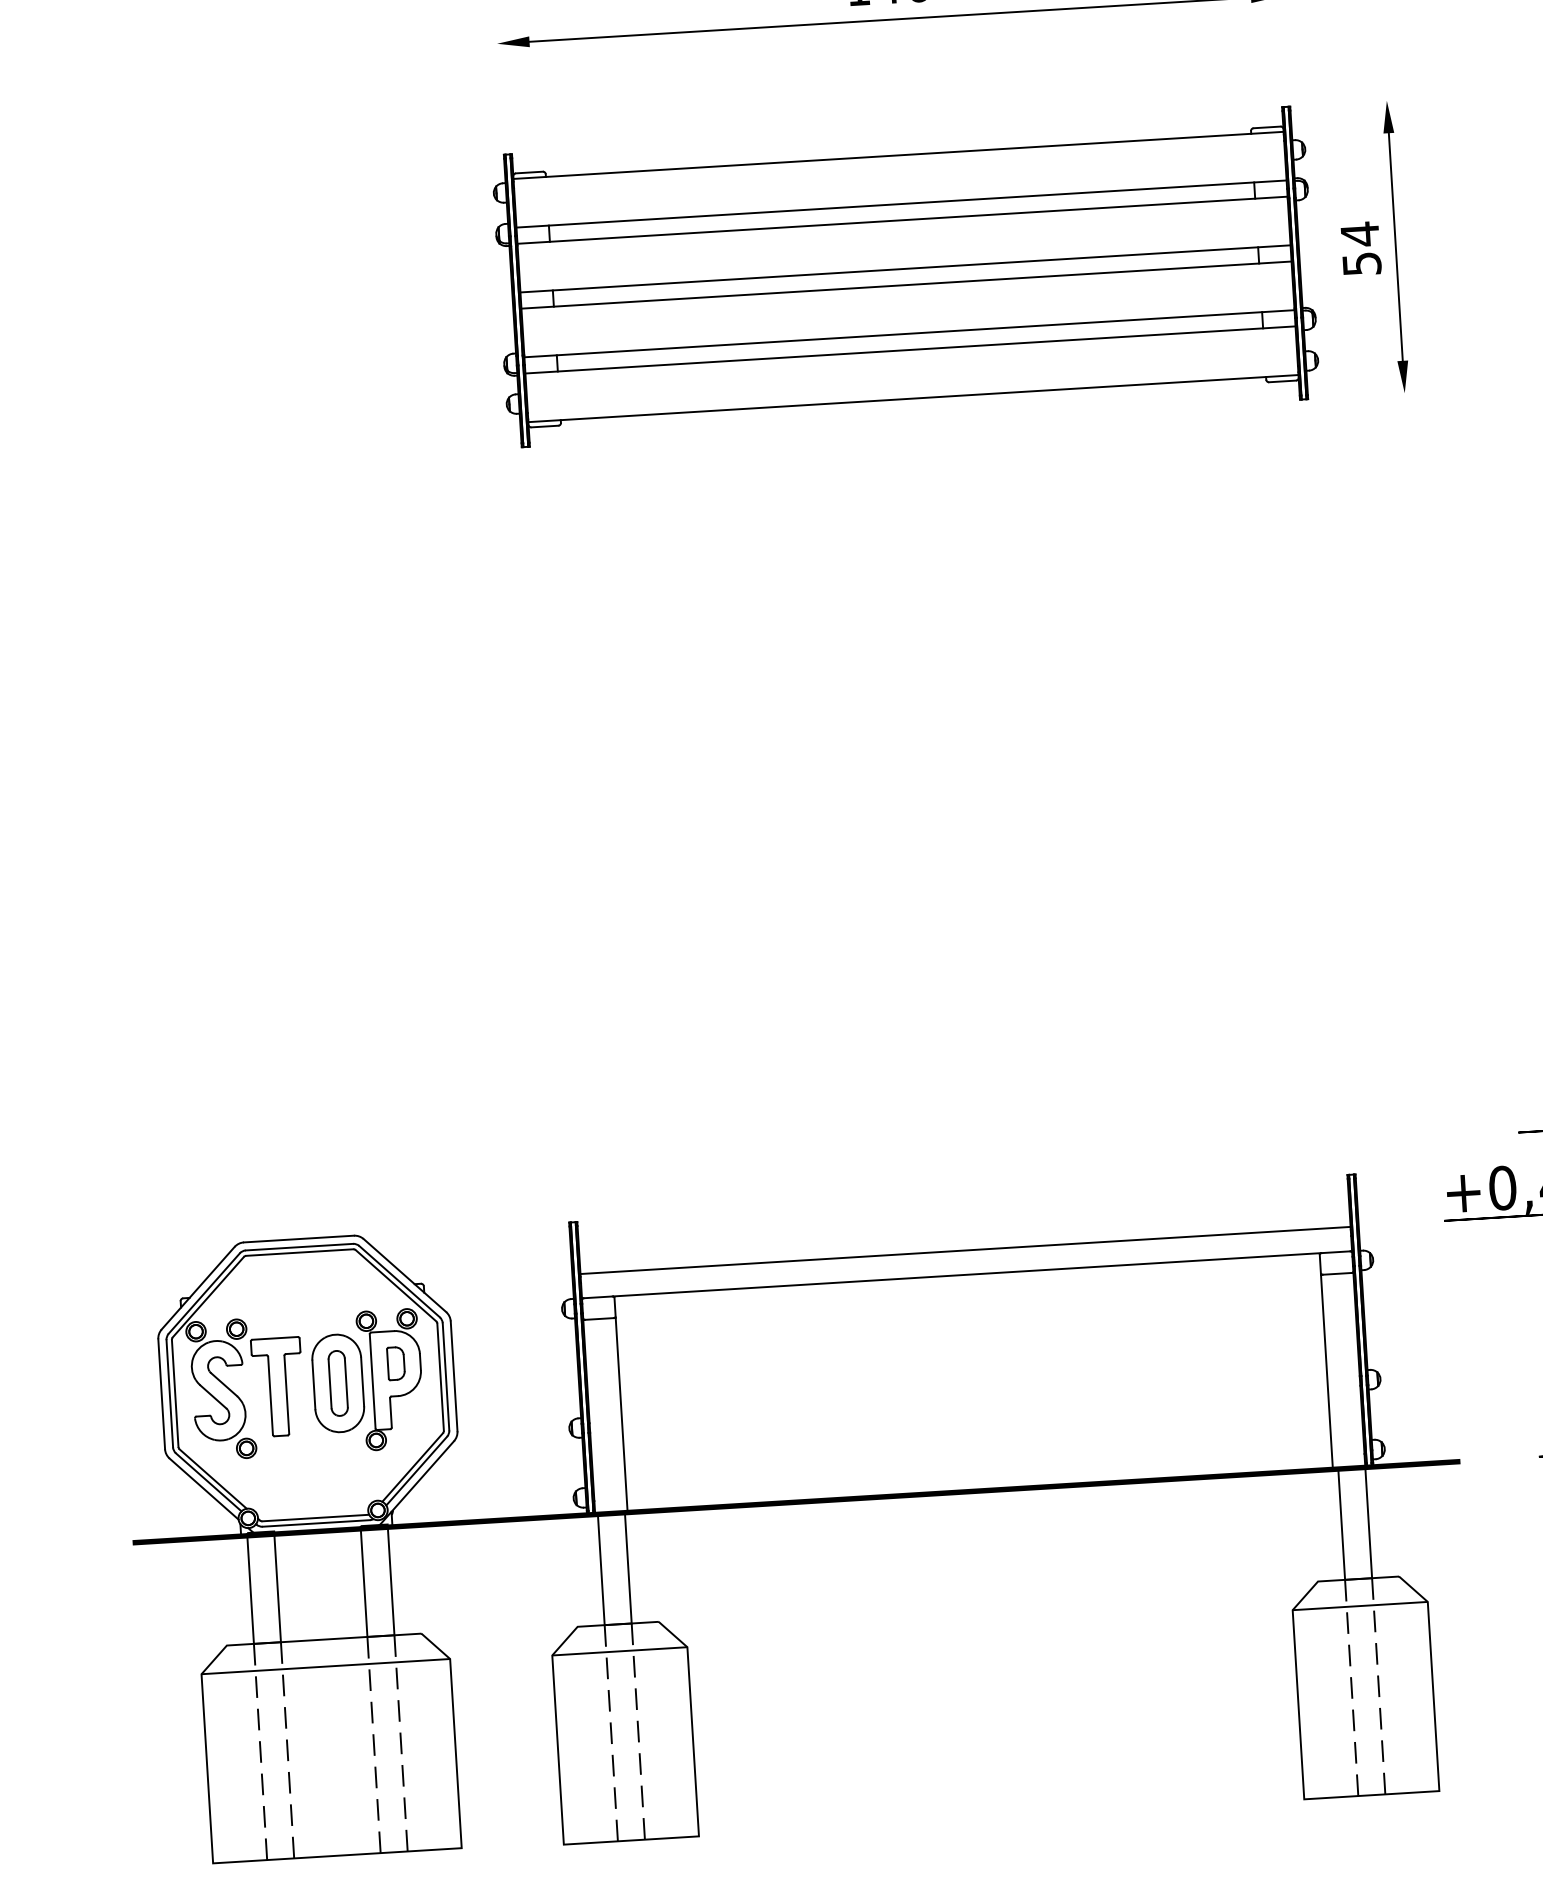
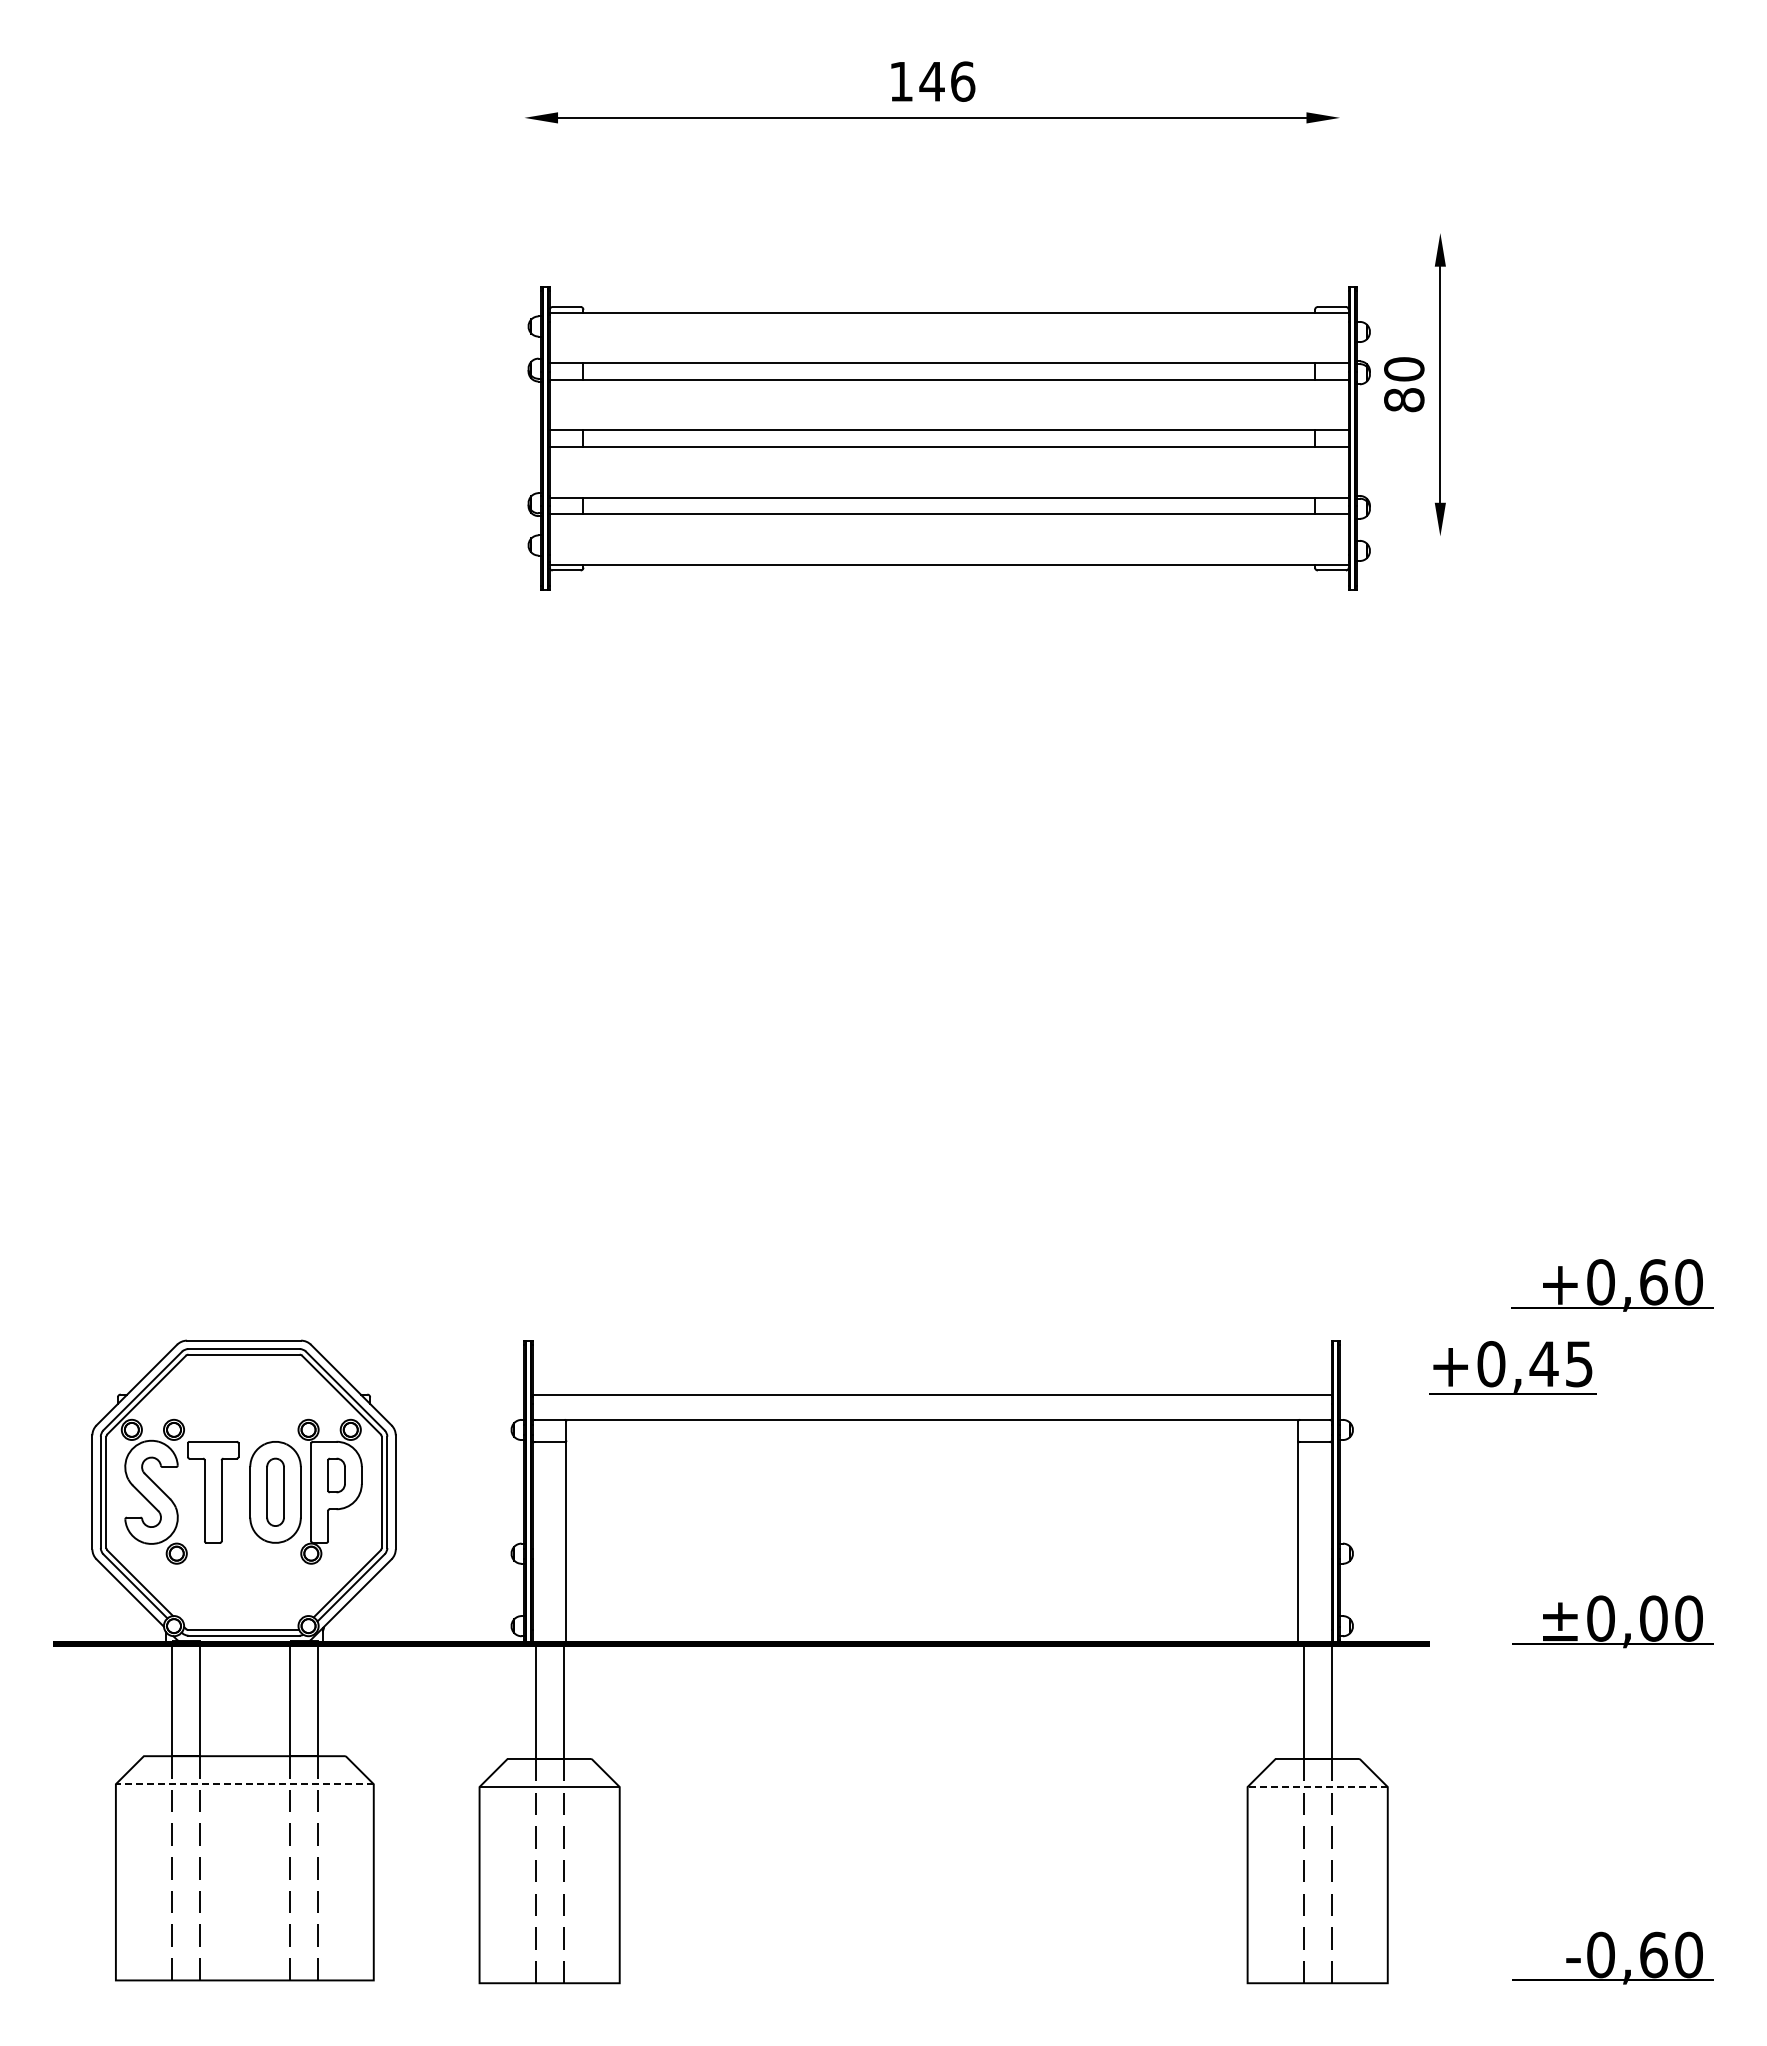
text: (1361, 248) -> (1404, 384), 54 -> 80
part: (905, 276) -> (948, 438), moved
line: (1360, 1606) -> (1317, 1787), solid -> dashed
line: (325, 1666) -> (244, 1784), solid -> dashed

